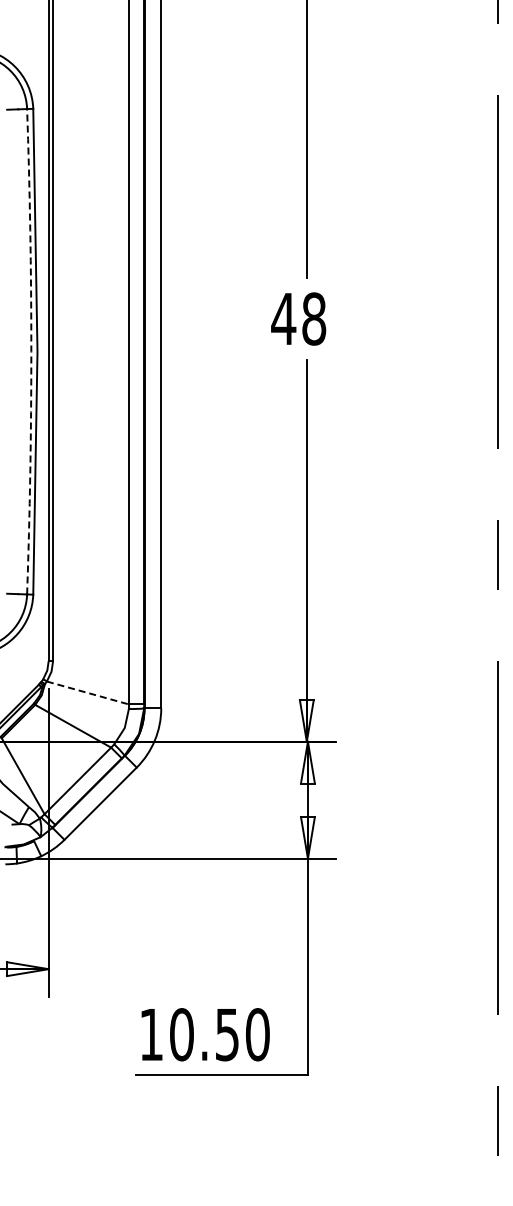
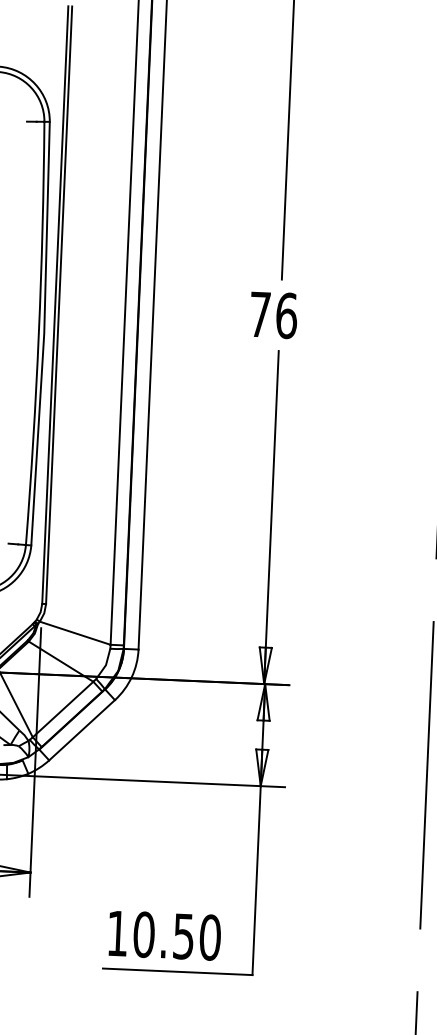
text: (298, 318) -> (273, 314), 48 -> 76
arc: (31, 351) -> (39, 333), dashed -> solid
line: (87, 693) -> (74, 633), dashed -> solid

